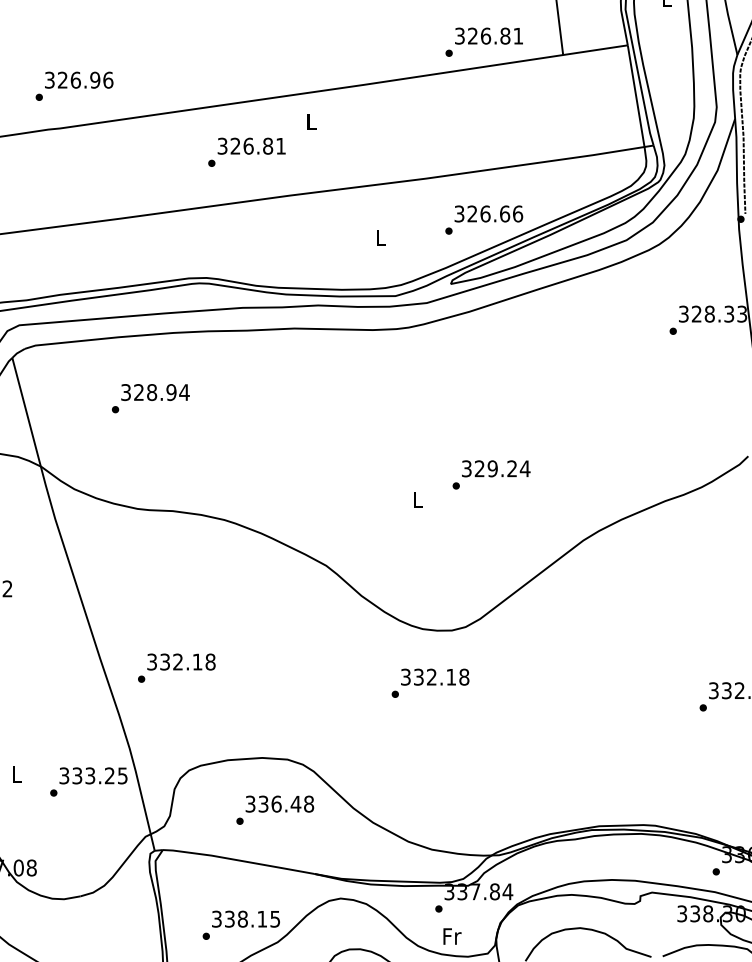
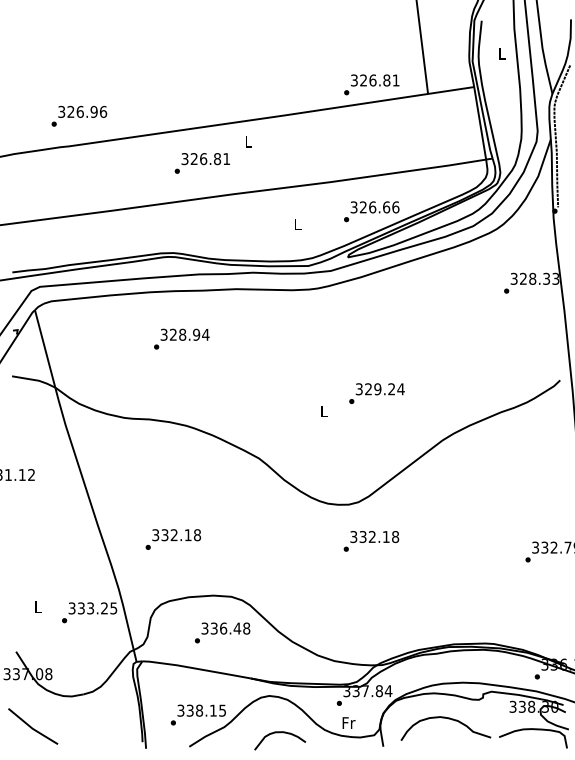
text: (150, 397) -> (181, 338), moved
text: (175, 668) -> (172, 539), moved
text: (430, 683) -> (371, 541), moved

